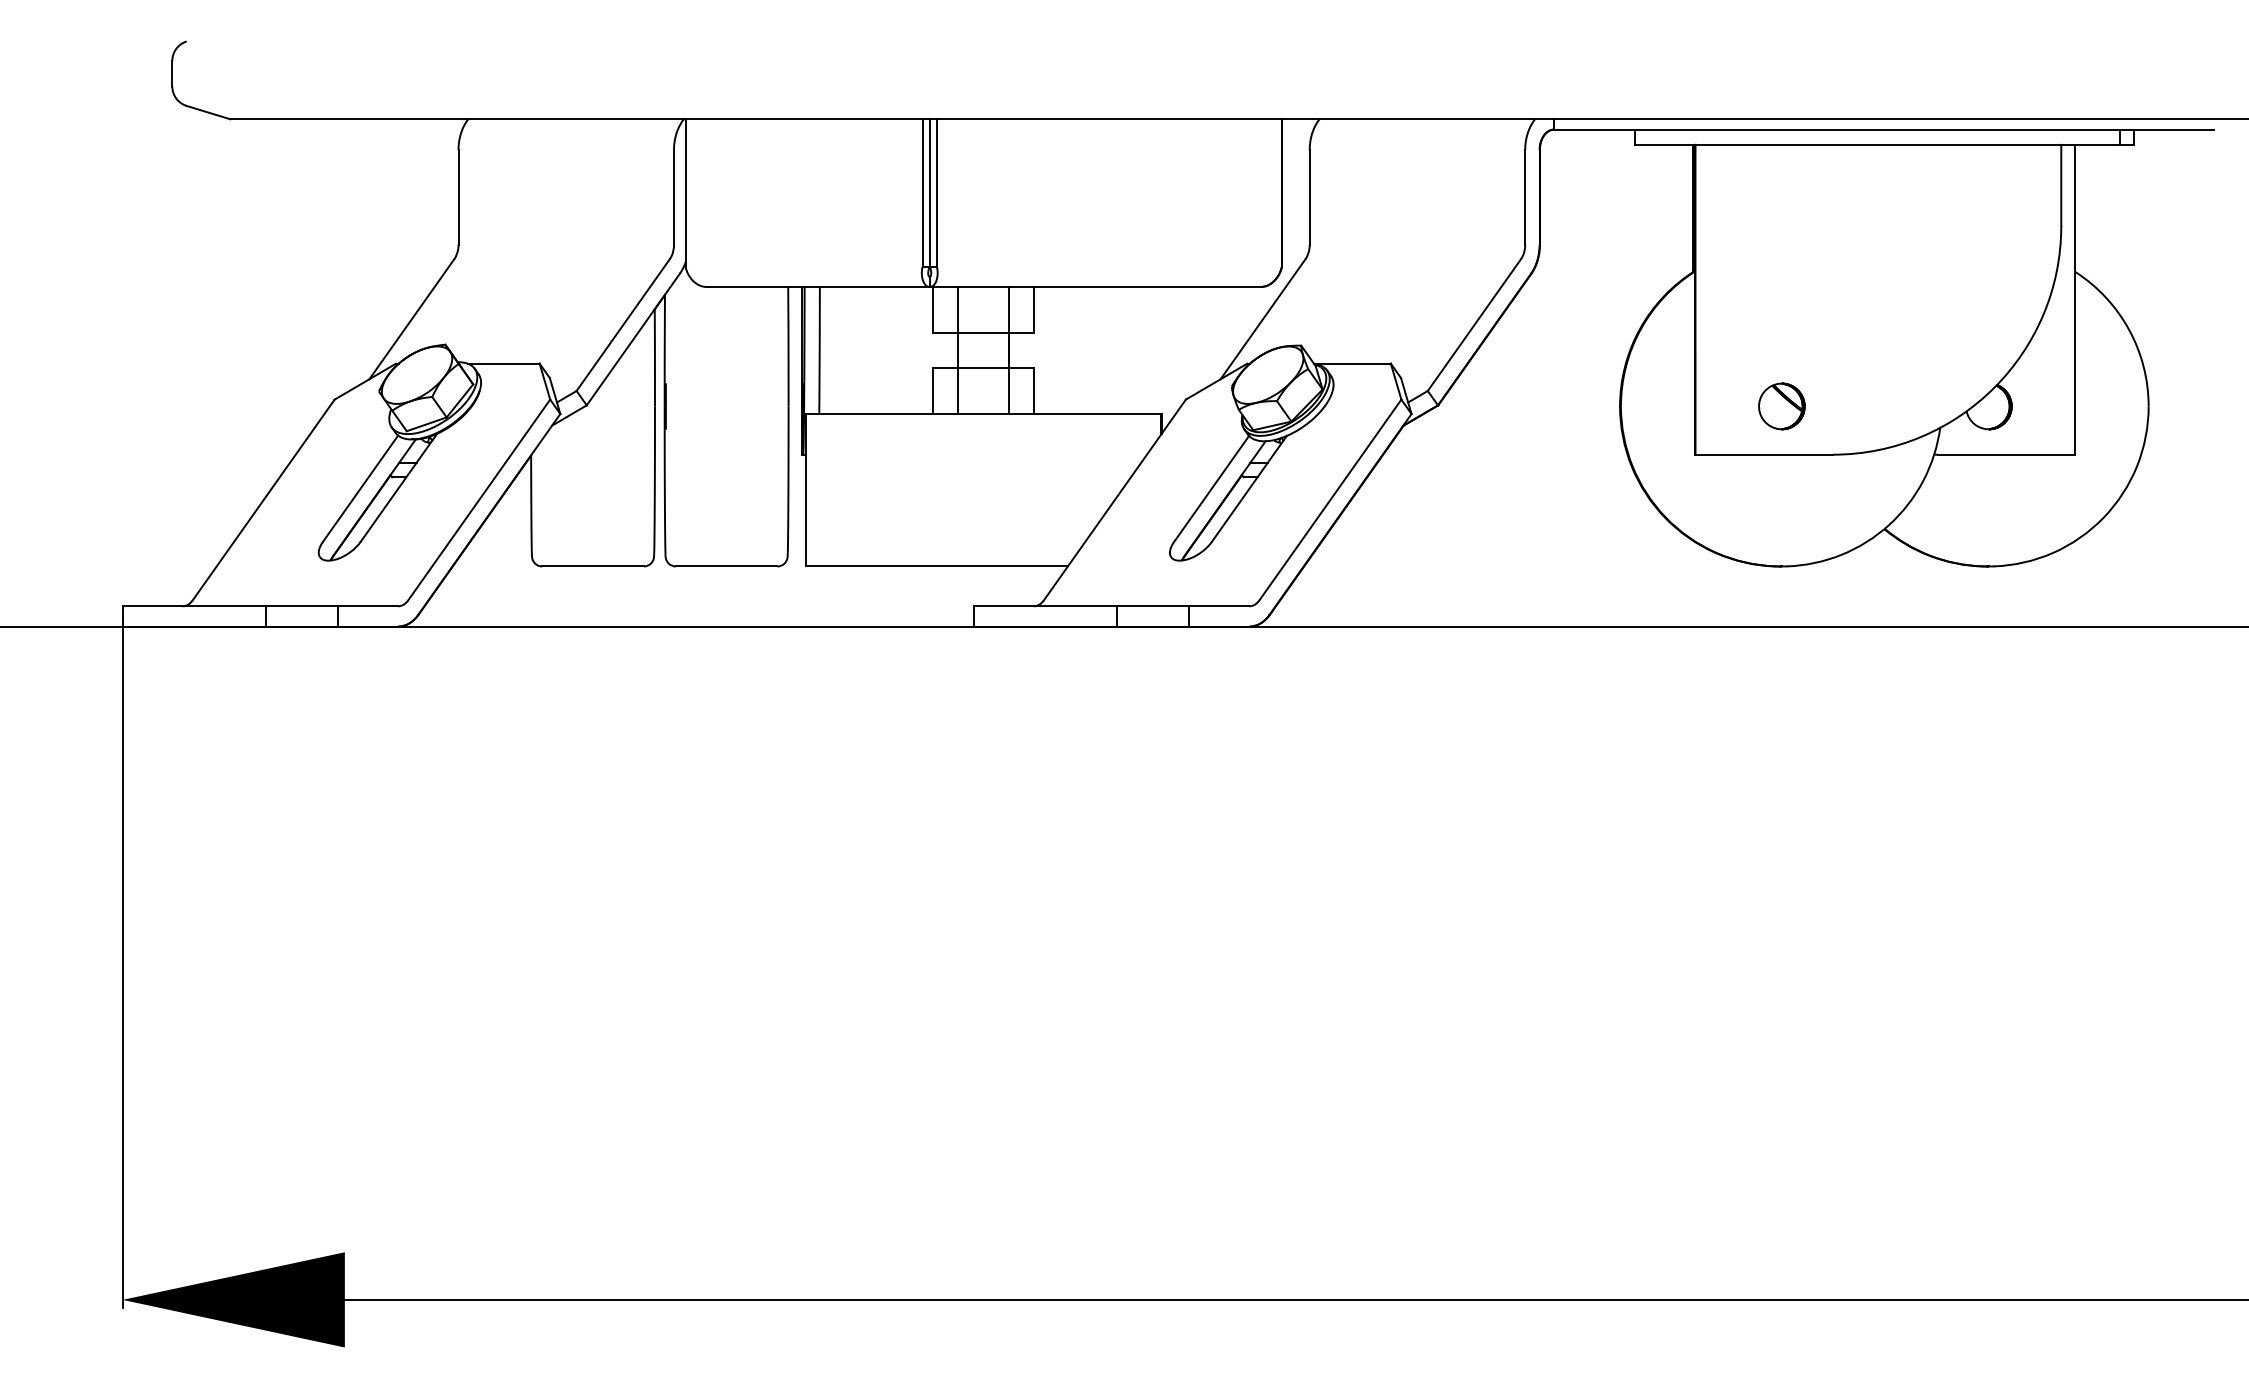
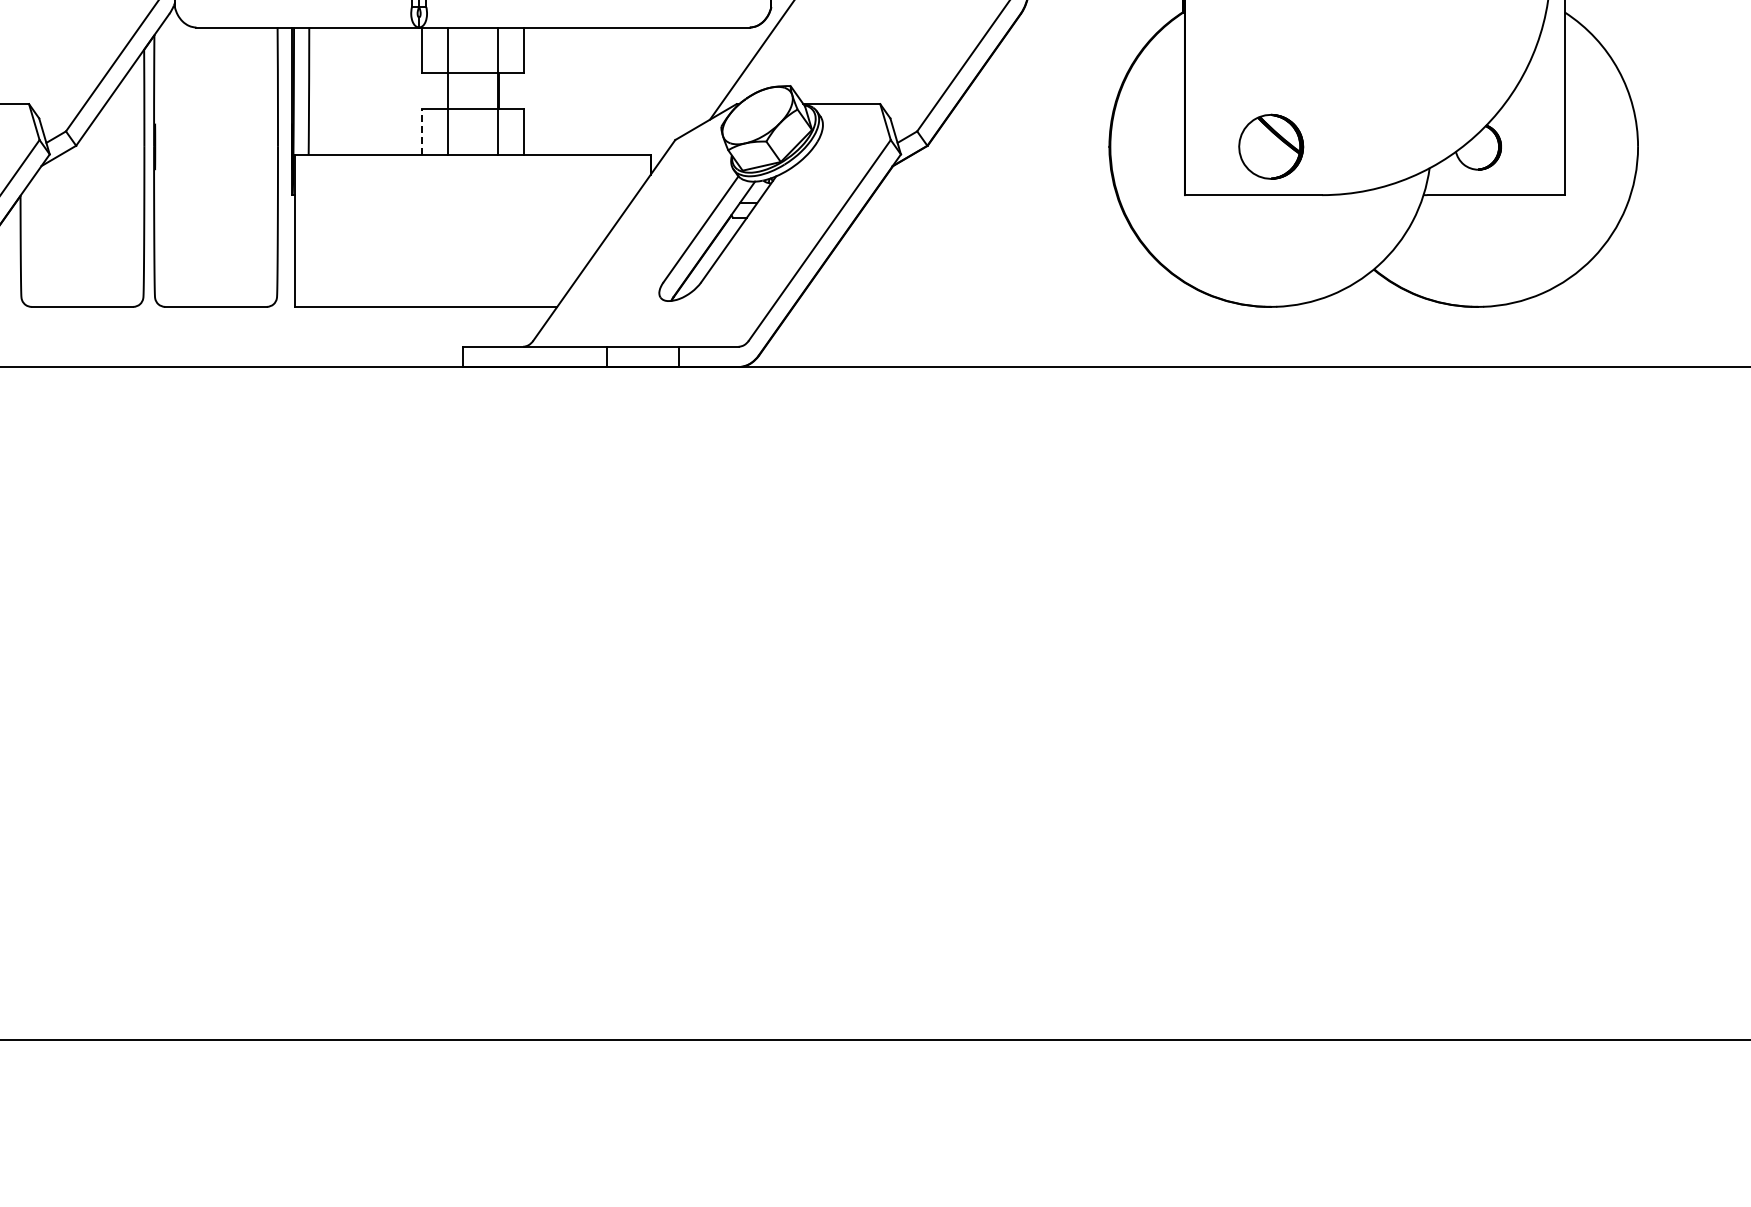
line: (932, 391) -> (421, 131), solid -> dashed
part: (1781, 406) -> (1270, 146), size x1.4

